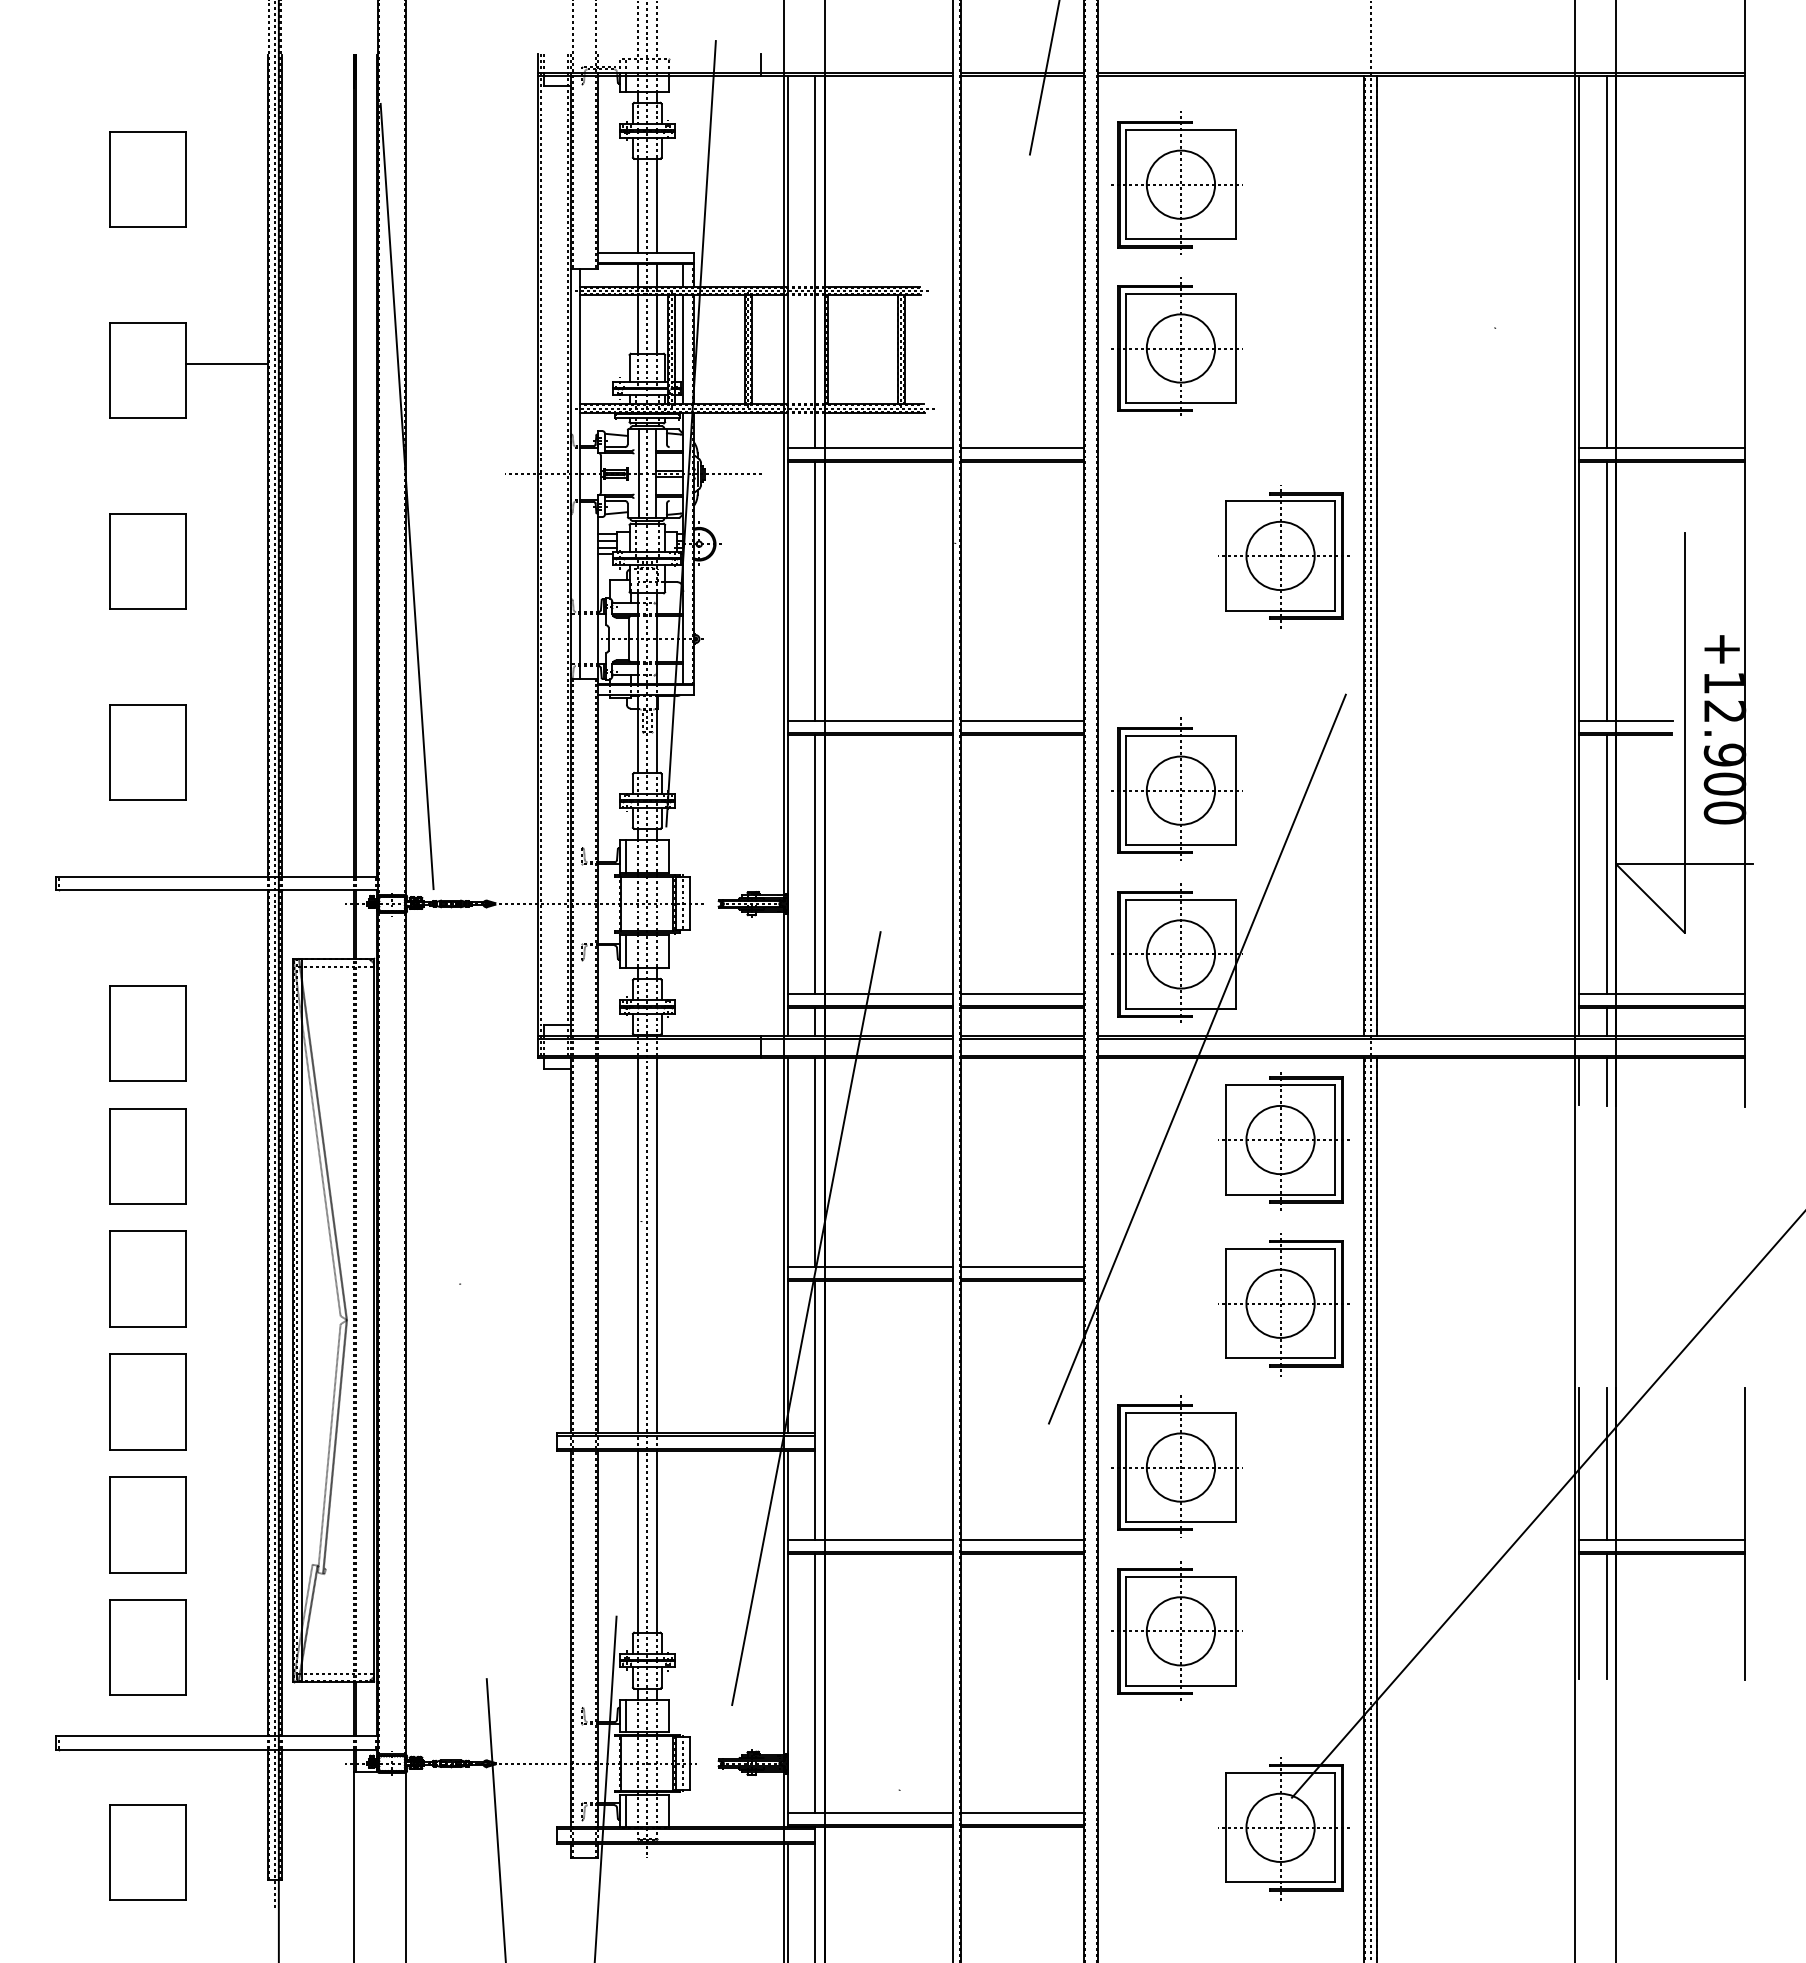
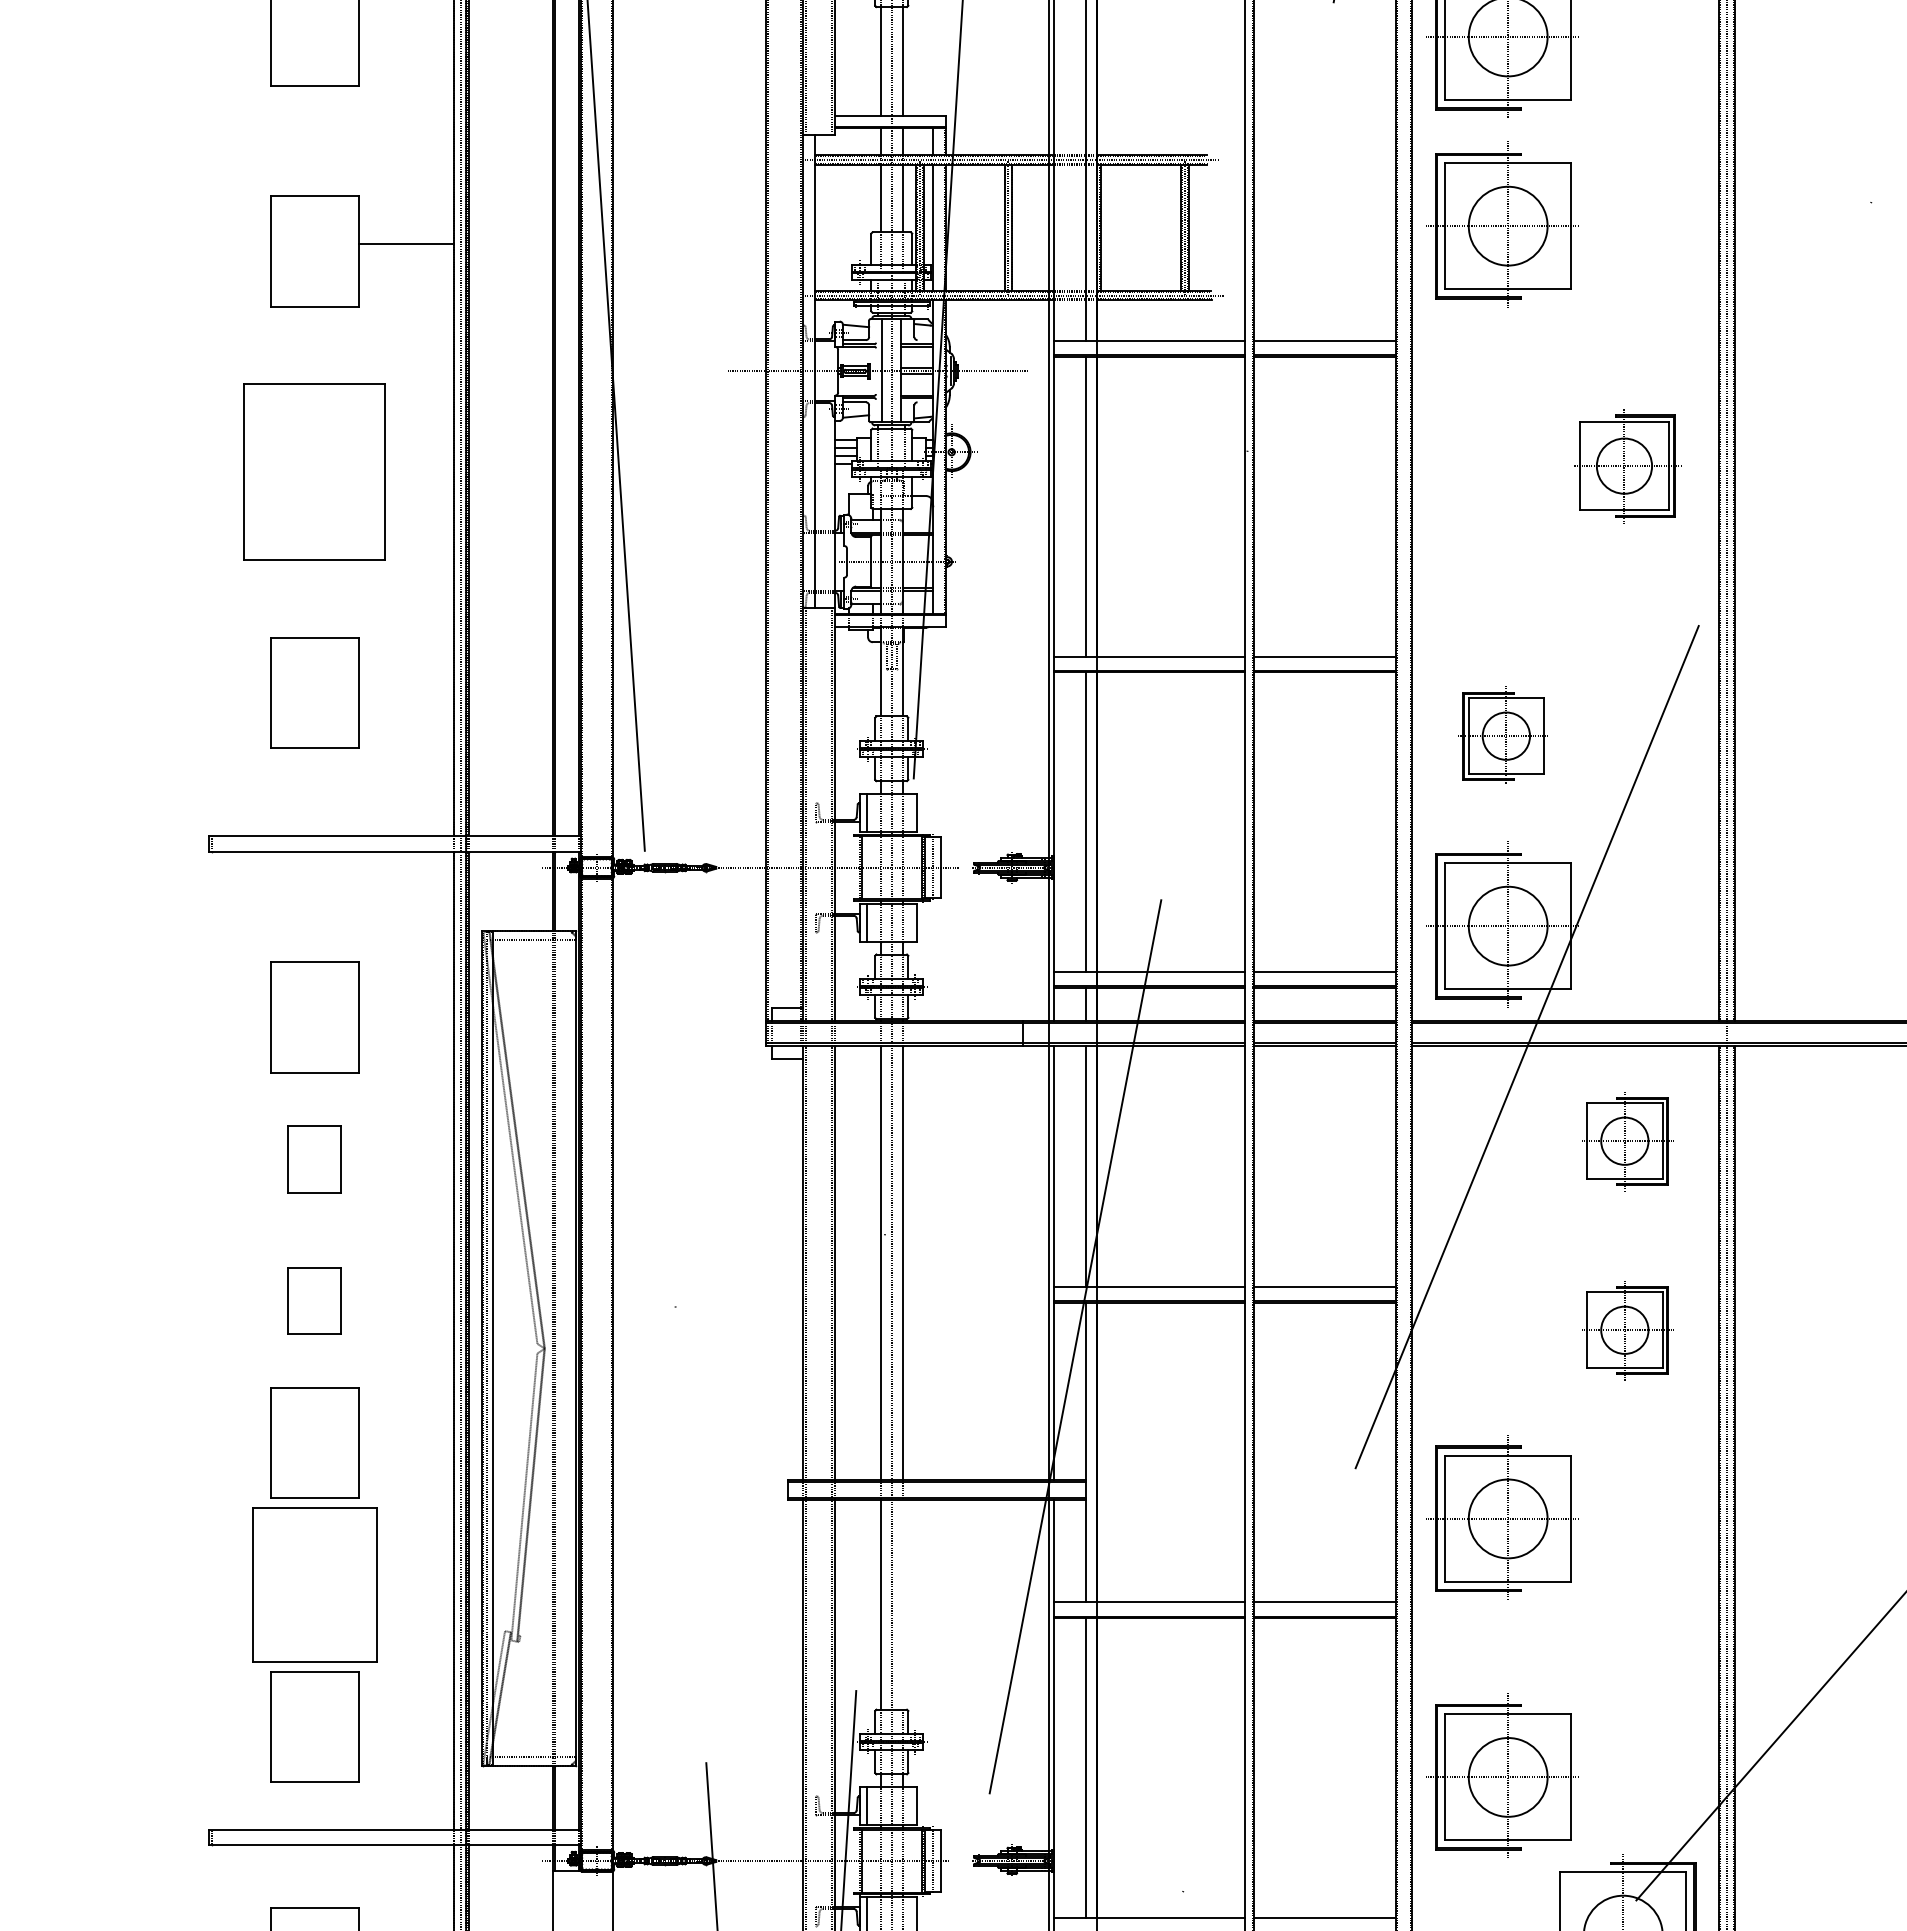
part: (1283, 556) -> (1626, 466), size x0.7
part: (147, 561) -> (314, 472), size x1.6
part: (1176, 788) -> (1503, 734), size x0.6
part: (1283, 1141) -> (1626, 1142), size x0.6
part: (147, 1156) -> (314, 1159), size x0.6
part: (147, 1278) -> (314, 1300), size x0.6
part: (1283, 1304) -> (1626, 1330), size x0.6
part: (147, 1524) -> (314, 1584), size x1.4
line: (656, 1541) -> (902, 1604), removed
part: (1176, 1630) -> (1503, 1776), moved

